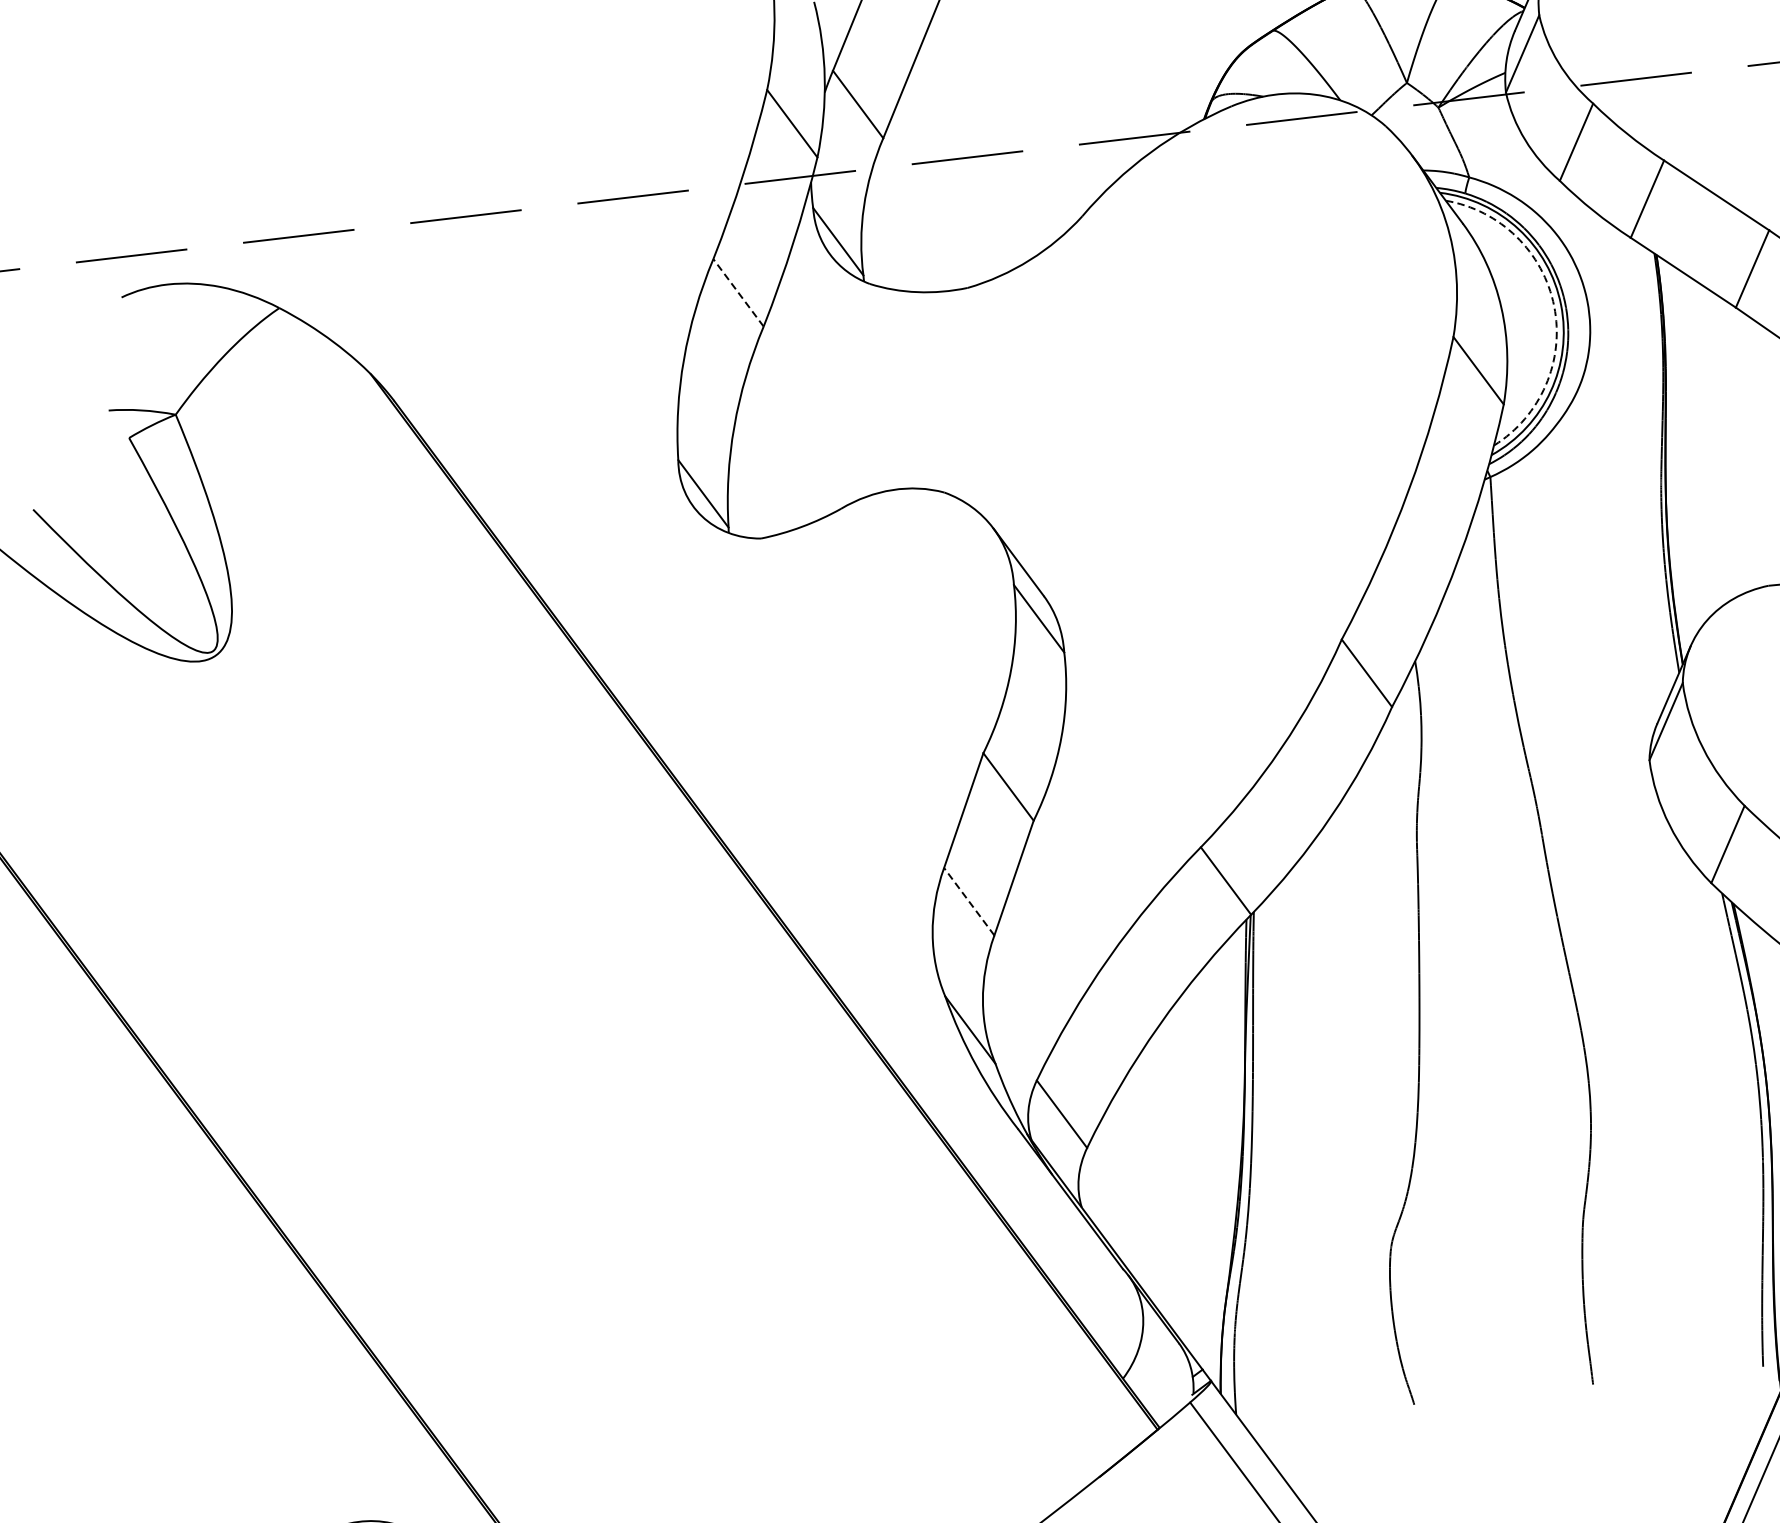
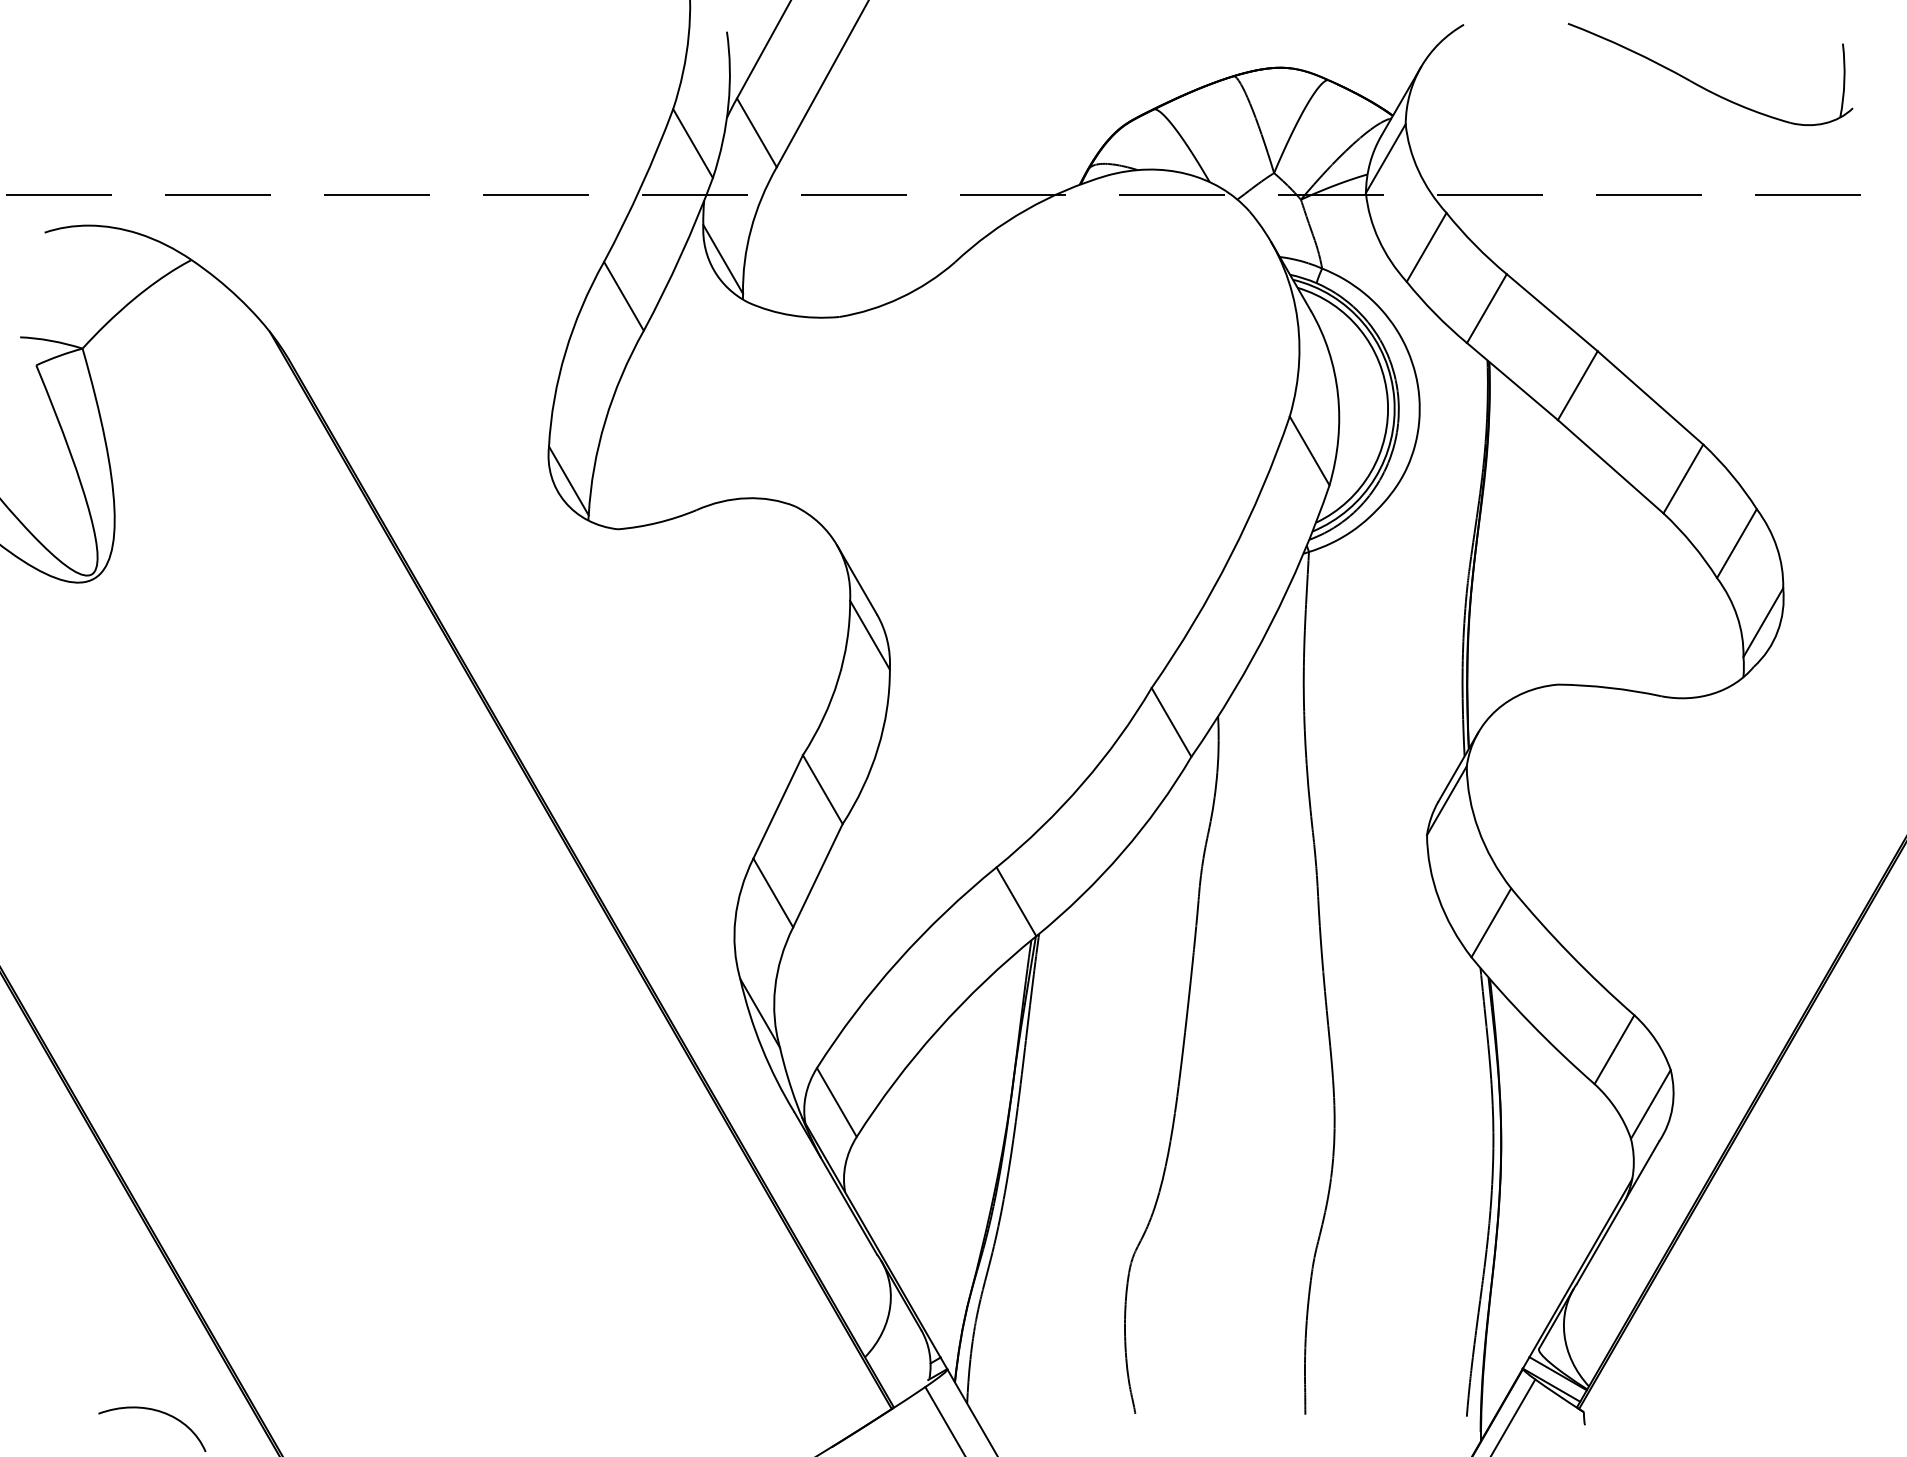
line: (738, 293) -> (623, 296), dashed -> solid
arc: (1554, 307) -> (1387, 399), dashed -> solid
line: (969, 901) -> (773, 892), dashed -> solid

